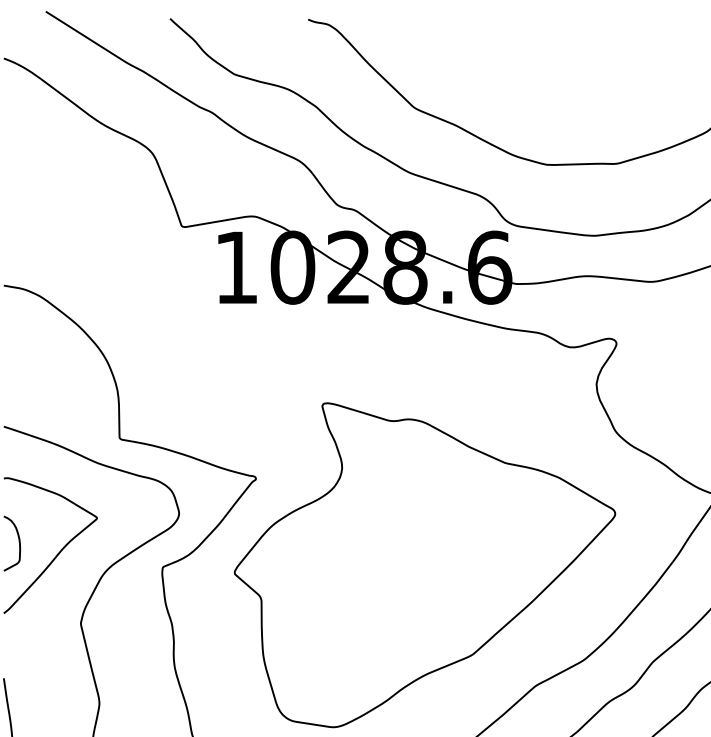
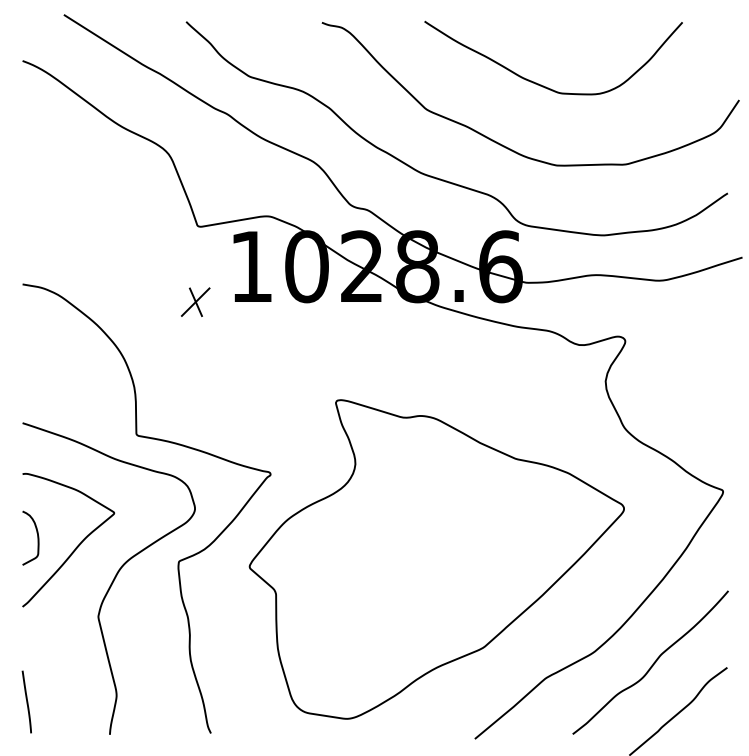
curve: (531, 82) -> (541, 84), added
part: (179, 303) -> (195, 301), added

